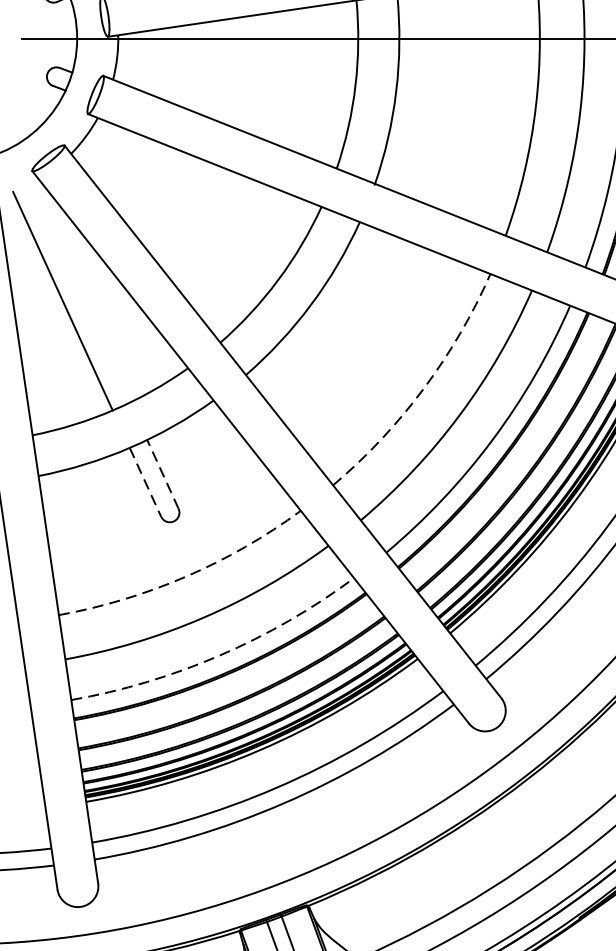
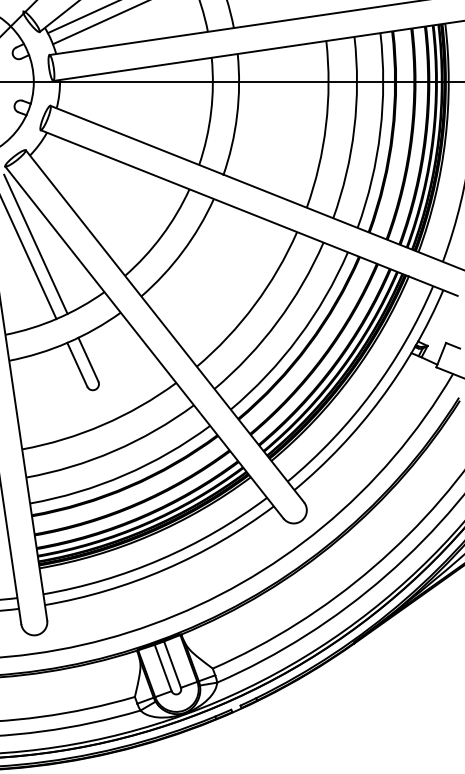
line: (79, 291) -> (35, 243), added
arc: (423, 389) -> (254, 305), dashed -> solid
line: (162, 474) -> (88, 359), dashed -> solid
line: (145, 483) -> (77, 365), dashed -> solid
arc: (186, 576) -> (103, 424), dashed -> solid
arc: (219, 656) -> (124, 475), dashed -> solid

